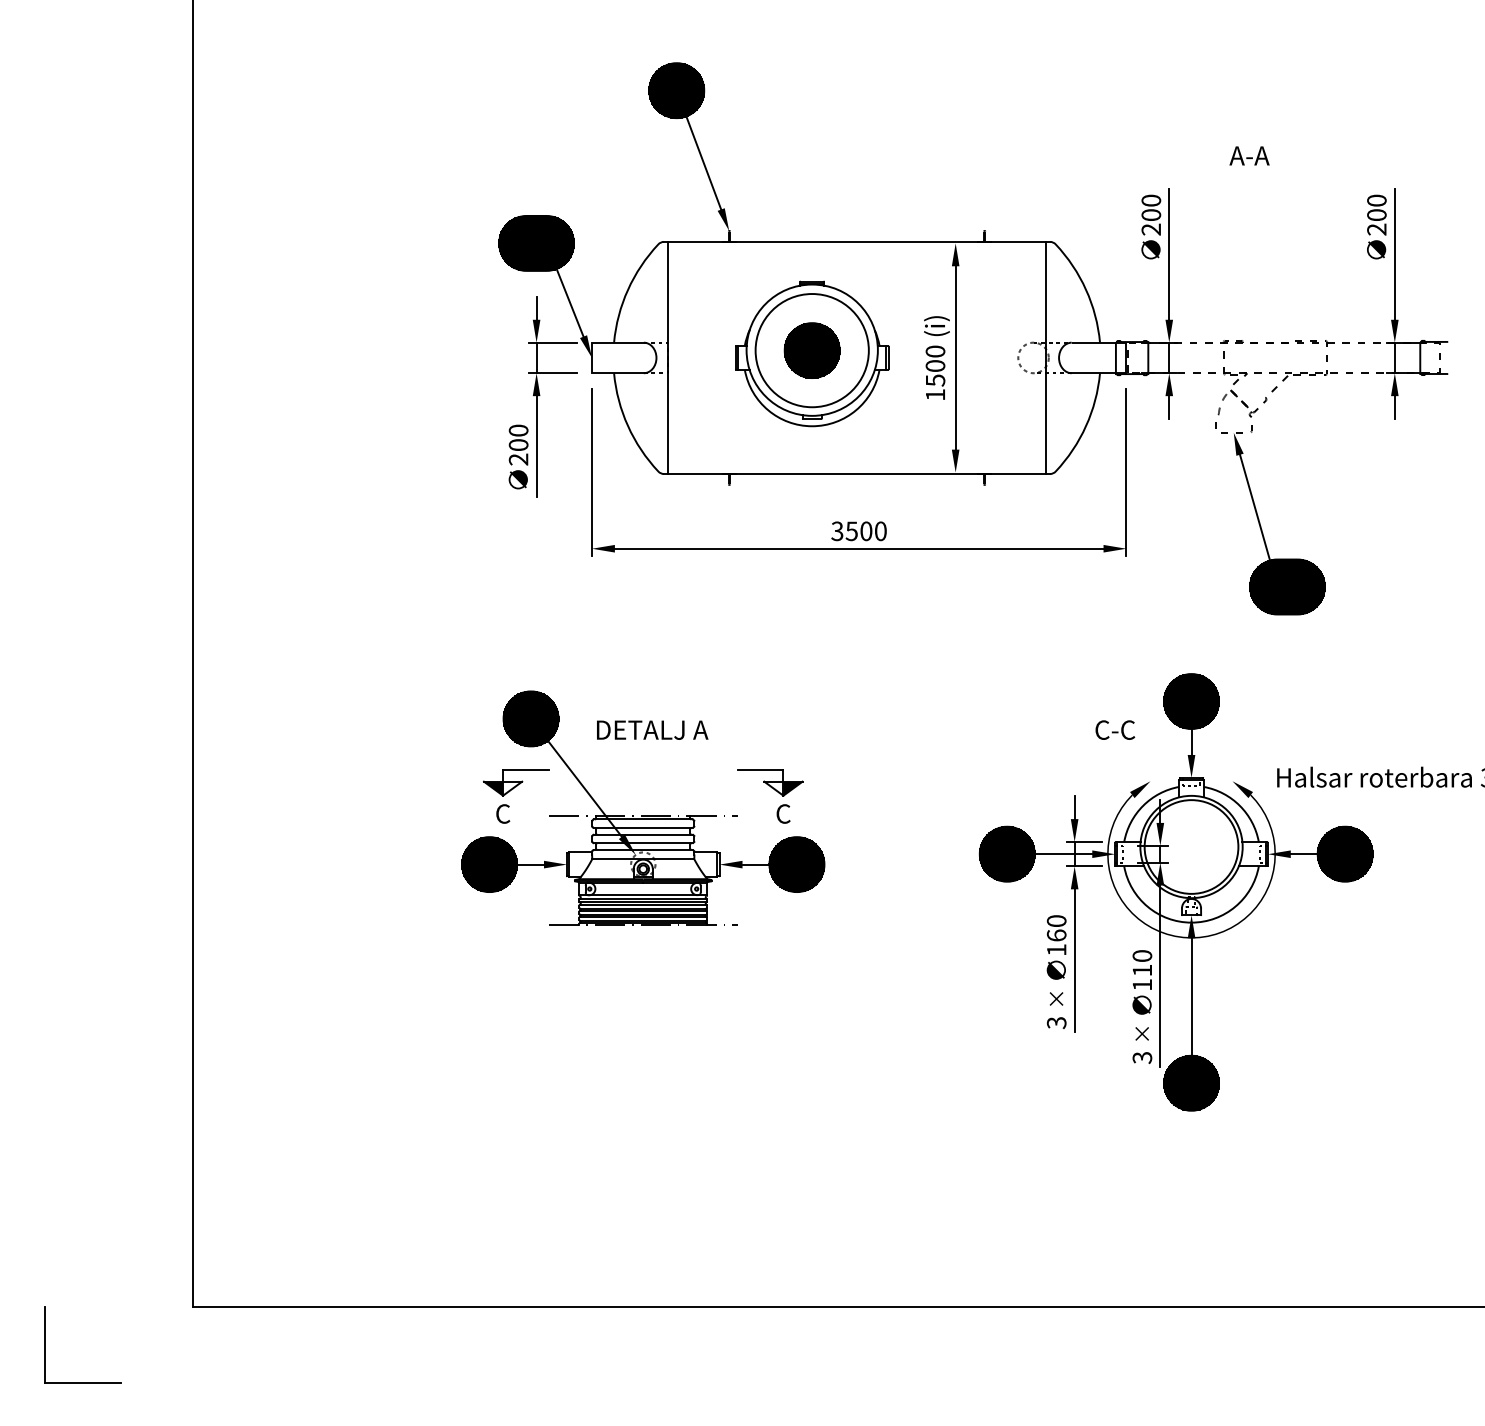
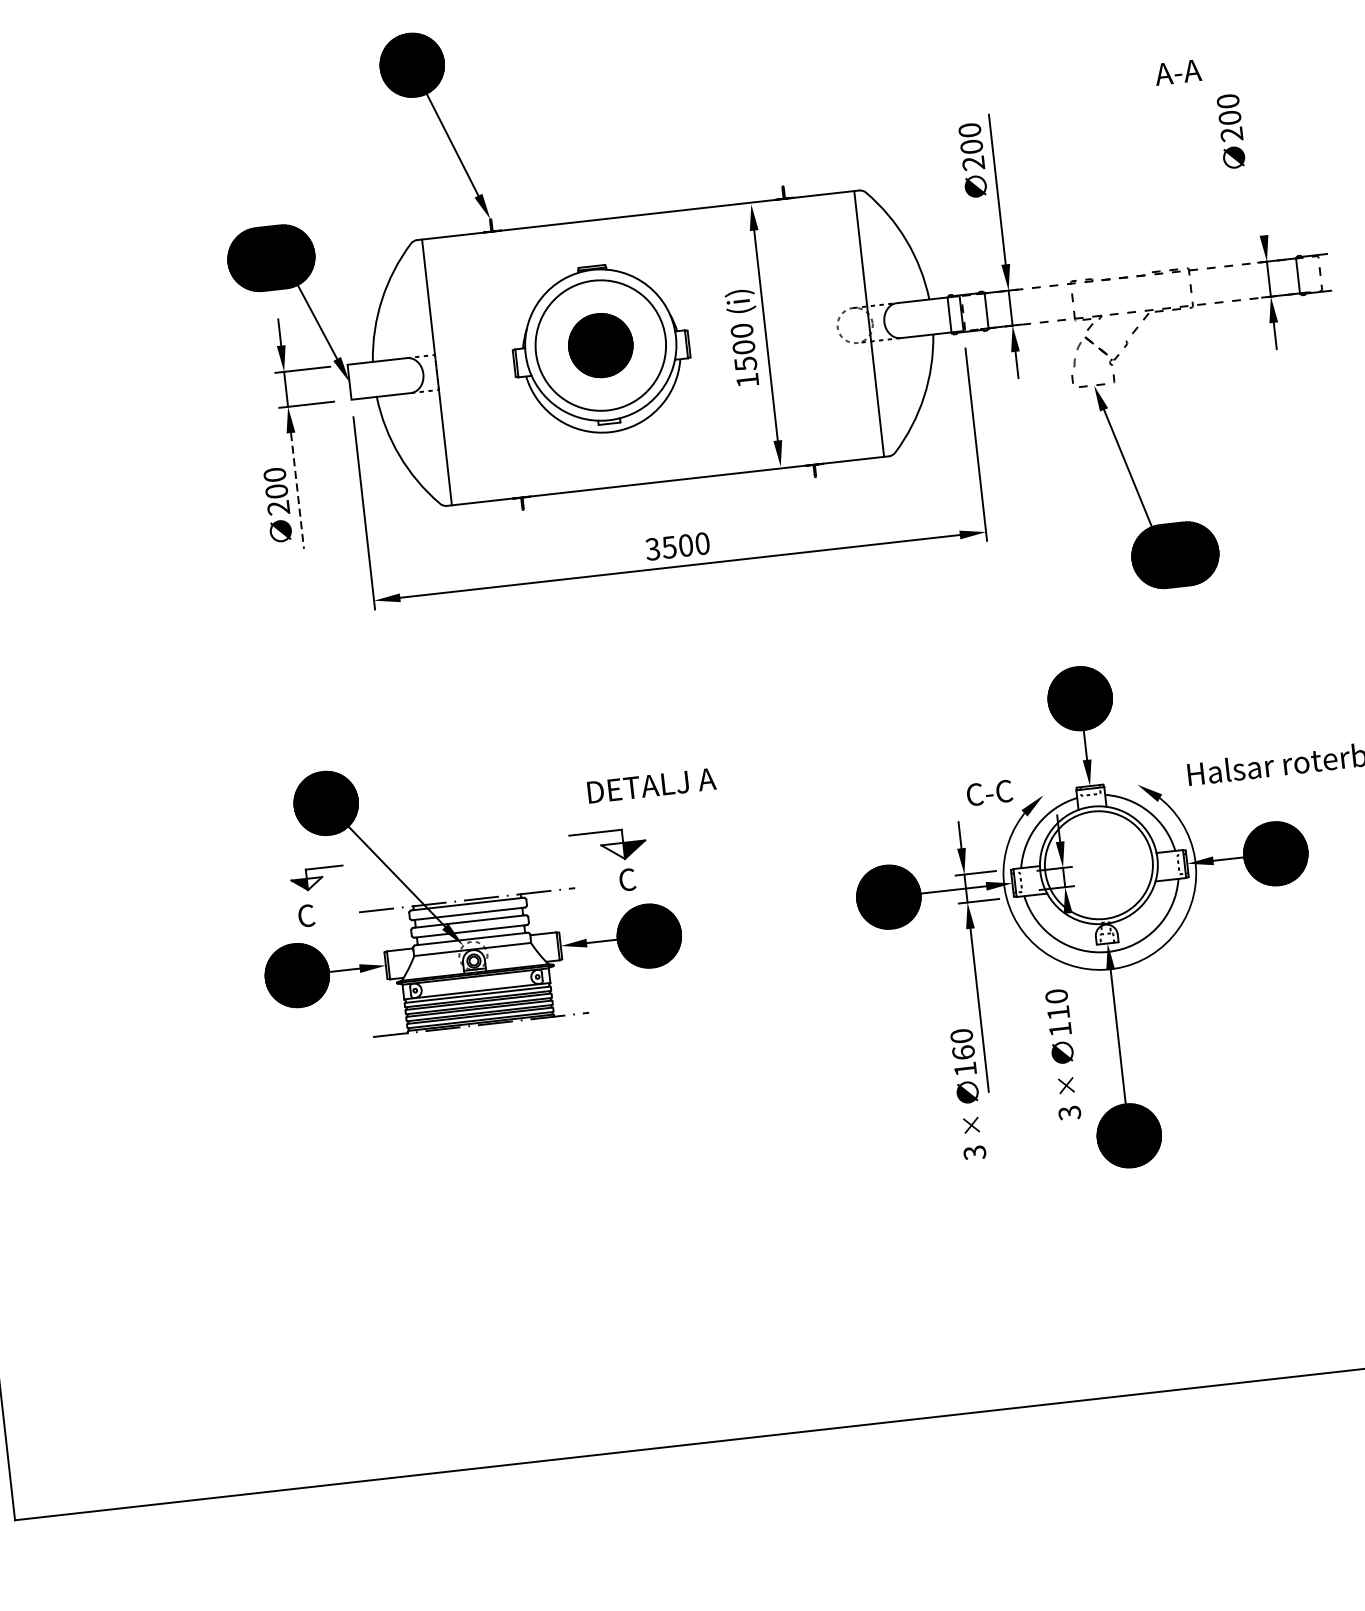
text: (1249, 155) -> (1178, 71), moved
line: (1394, 254) -> (1255, 160), removed
line: (536, 446) -> (297, 490), solid -> dashed
text: (652, 729) -> (651, 784), moved
text: (1115, 729) -> (989, 792), moved
part: (516, 782) -> (317, 878), size x0.7
text: (1056, 971) -> (967, 1093), moved
line: (1160, 975) -> (1079, 1016), removed

